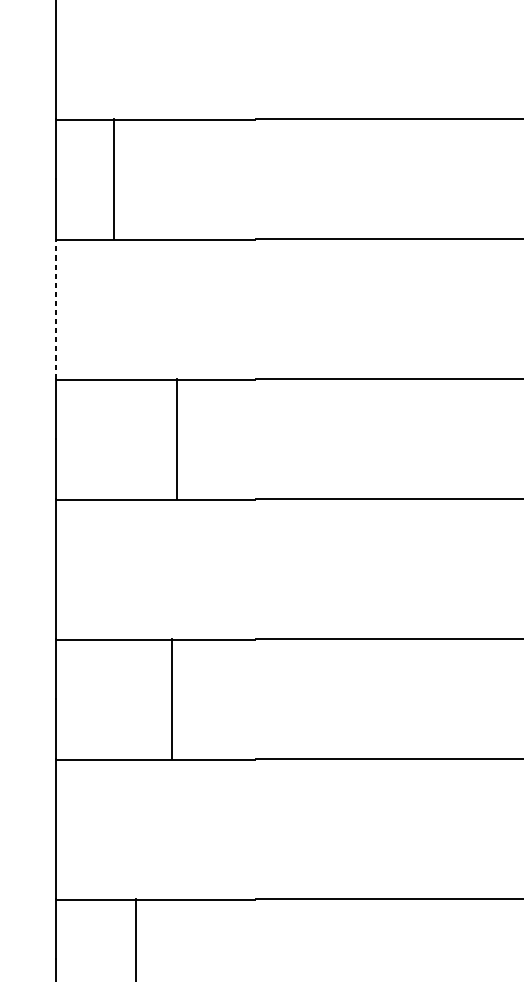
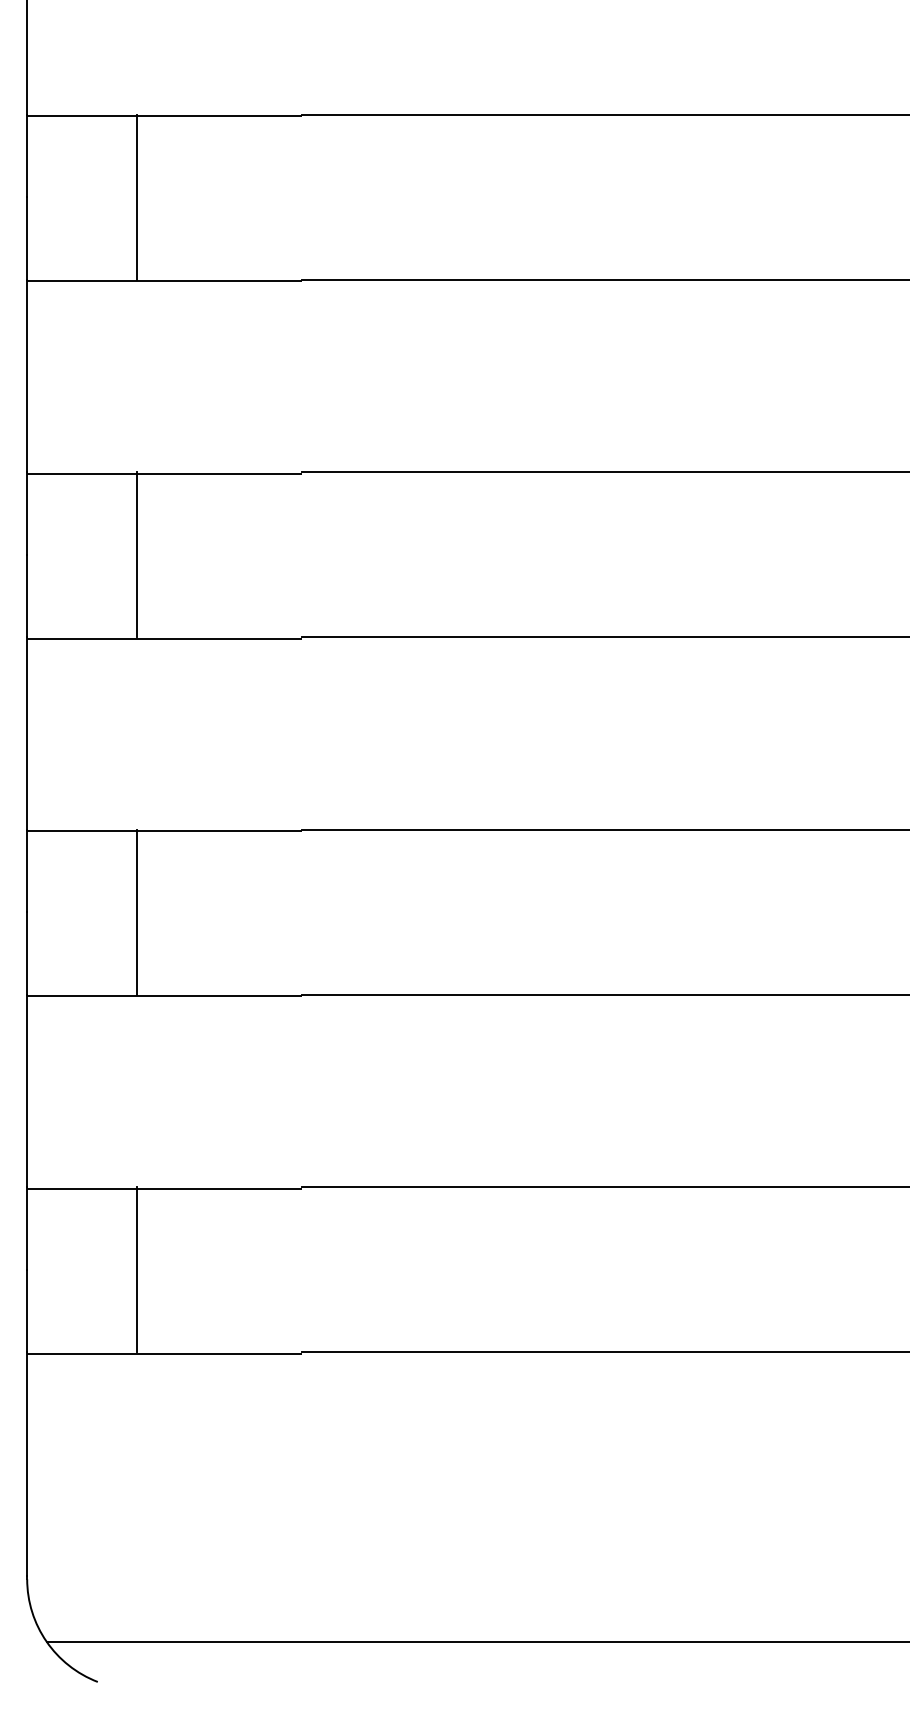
line: (114, 178) -> (137, 196), moved
line: (56, 308) -> (27, 375), dashed -> solid
line: (176, 438) -> (137, 554), moved
line: (171, 698) -> (137, 911), moved

